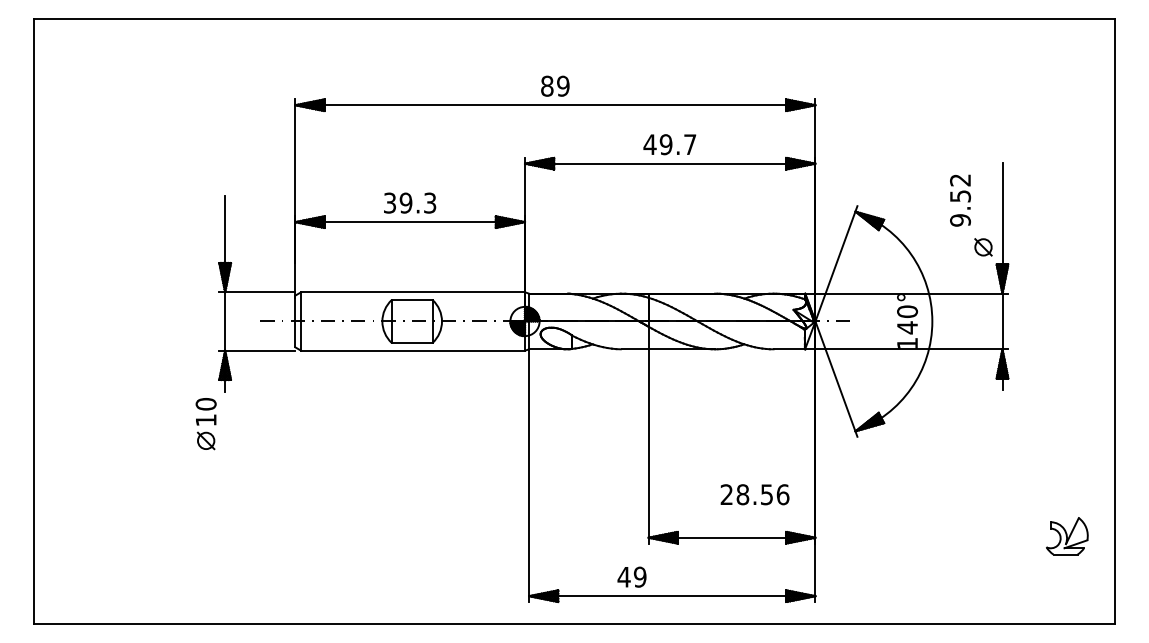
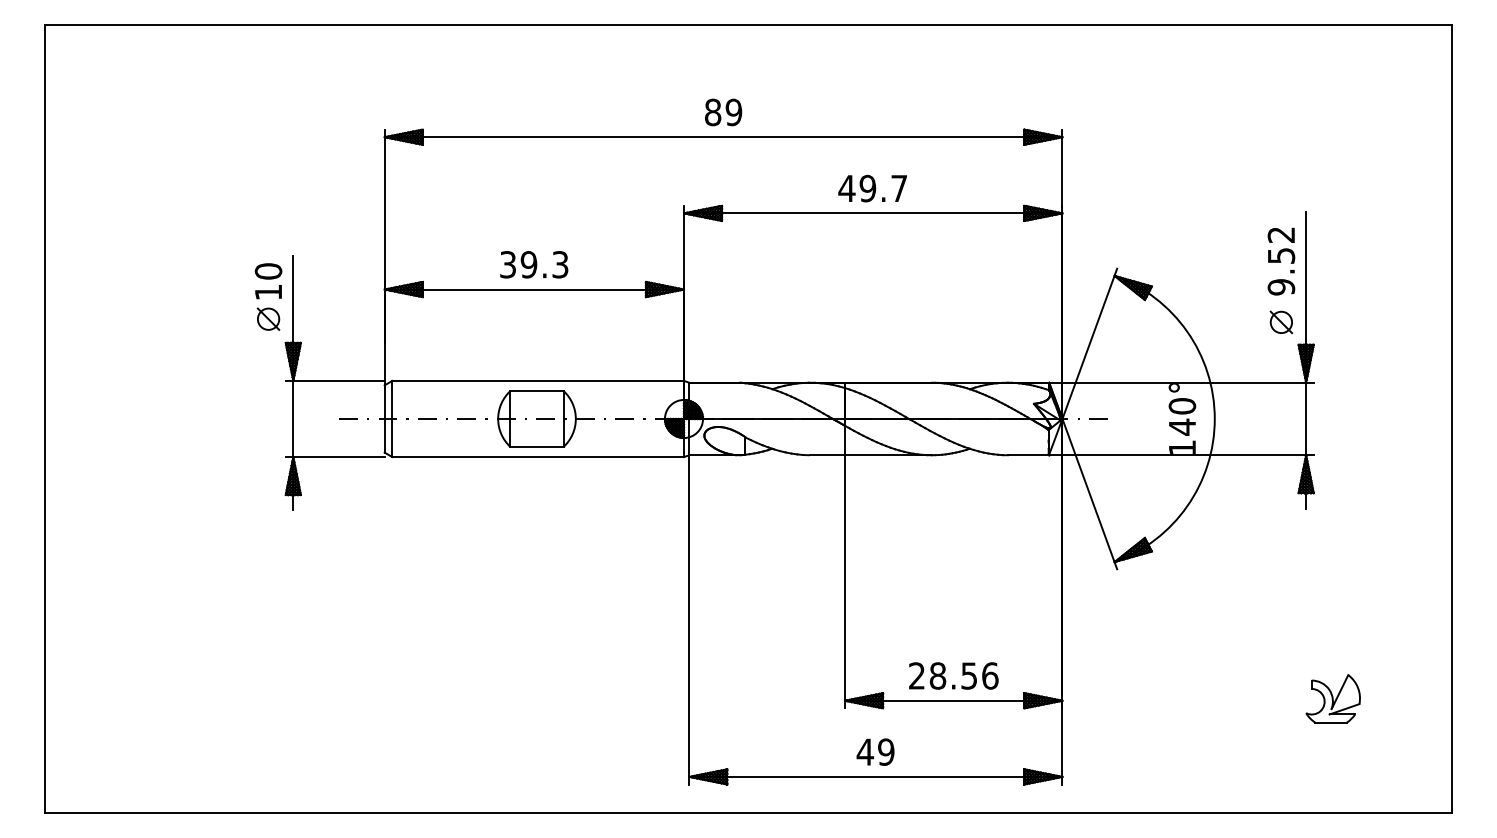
text: (960, 200) -> (1281, 261), moved
part: (205, 424) -> (267, 297), moved
text: (754, 494) -> (953, 675), moved
part: (1067, 536) -> (1333, 699), moved
text: (631, 576) -> (874, 751), moved

